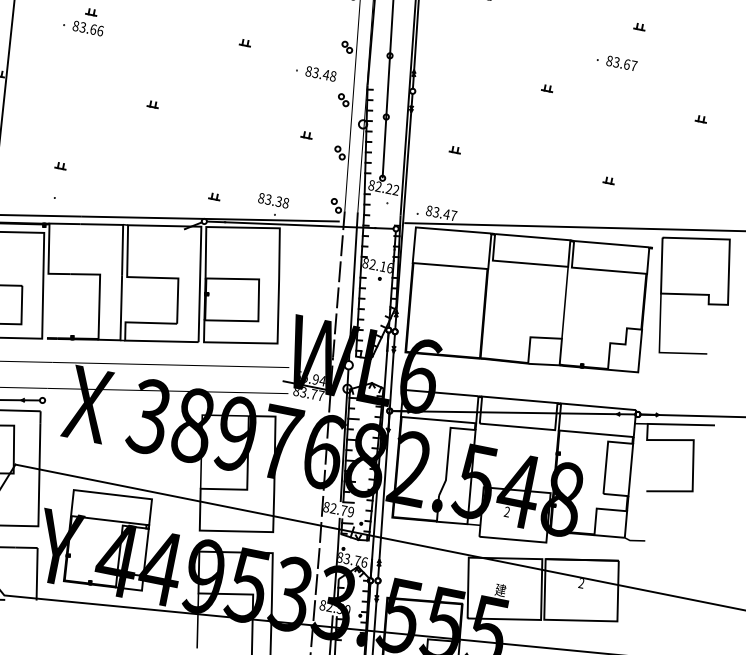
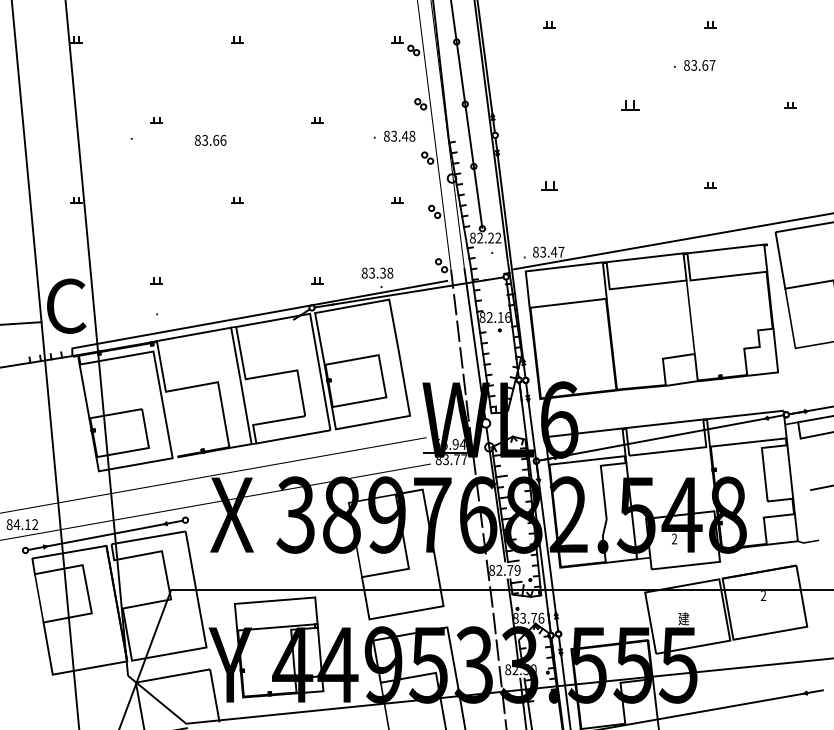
text: (88, 28) -> (210, 140), moved
part: (546, 88) -> (629, 105), size x1.6
part: (455, 149) -> (549, 185), size x1.4

